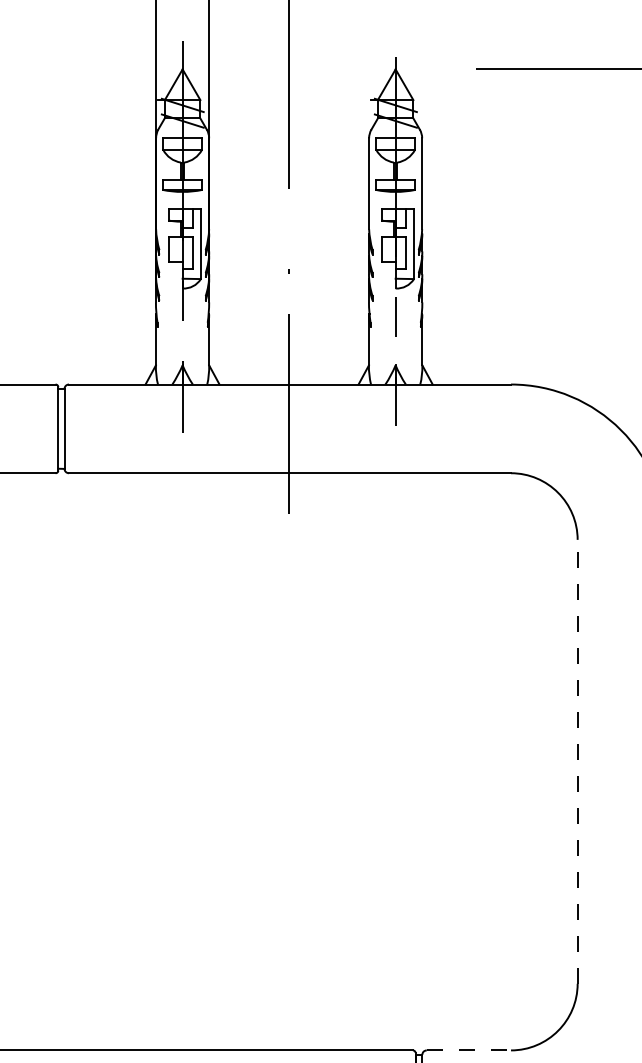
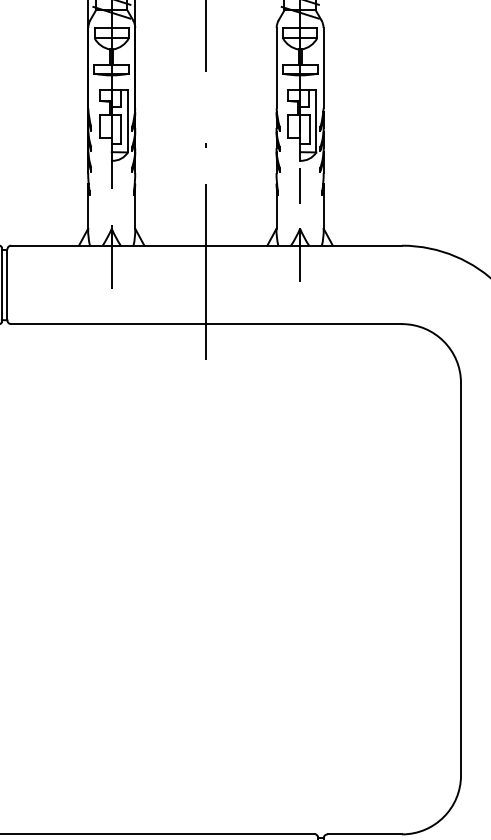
line: (577, 761) -> (460, 578), dashed -> solid
line: (469, 1050) -> (365, 834), dashed -> solid

